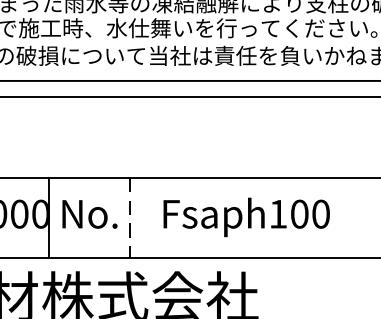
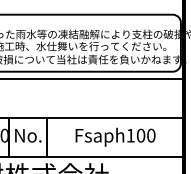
text: (246, 215) -> (115, 136), moved
line: (129, 217) -> (47, 137), dashed -> solid

